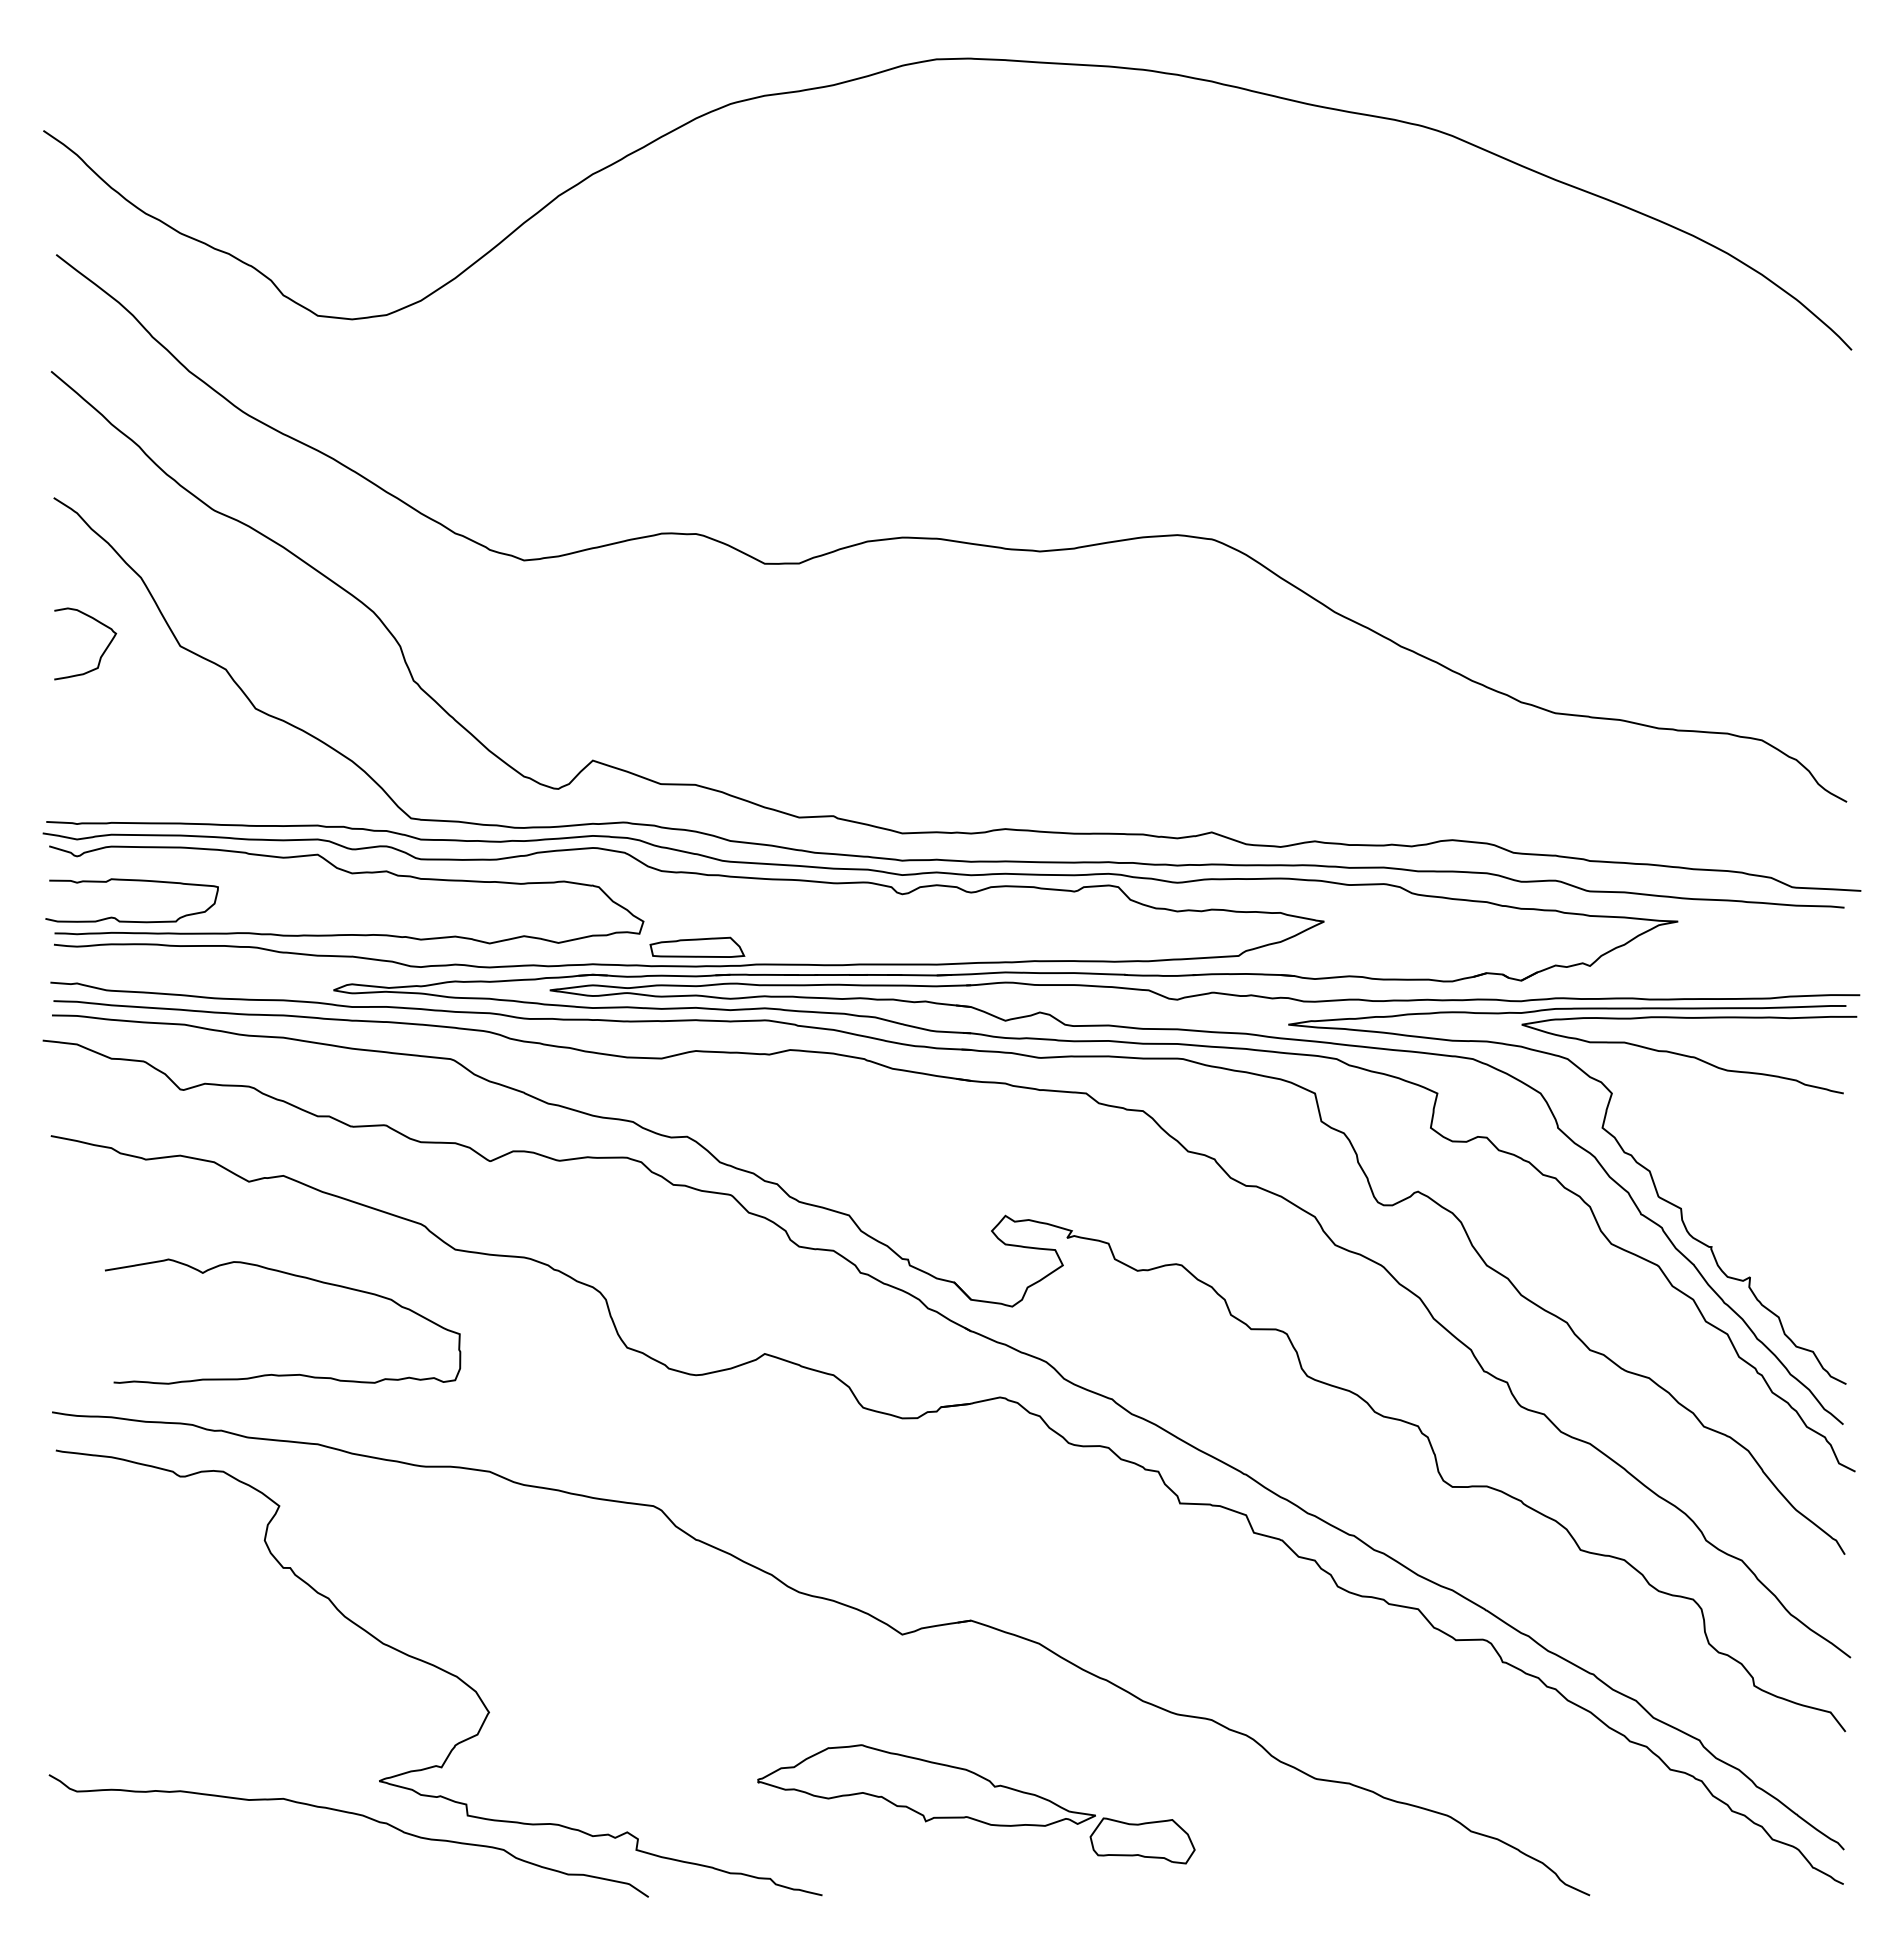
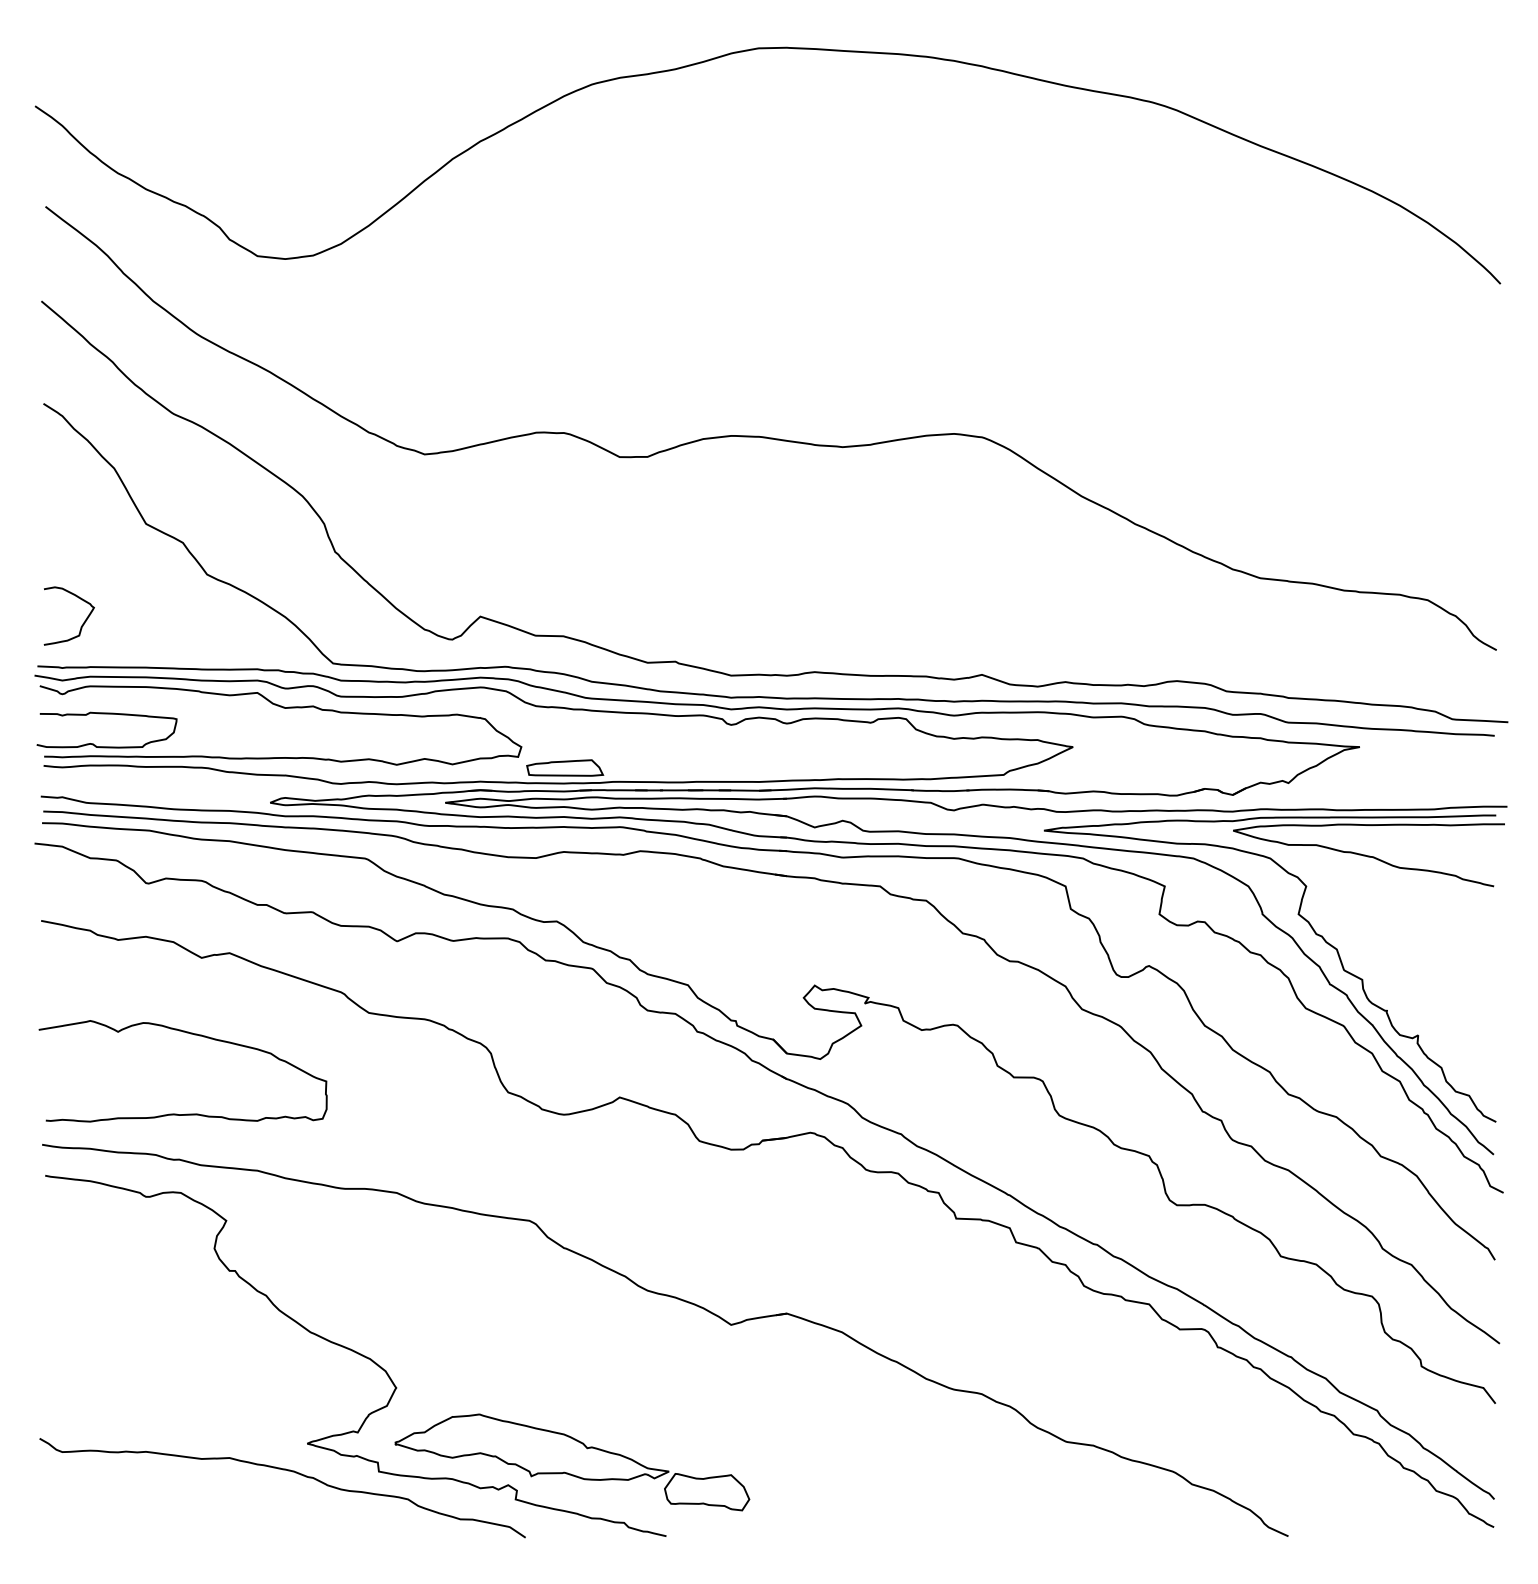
curve: (101, 654) -> (82, 624), moved
curve: (294, 1276) -> (192, 1034), moved
part: (976, 1804) -> (572, 1462), moved

